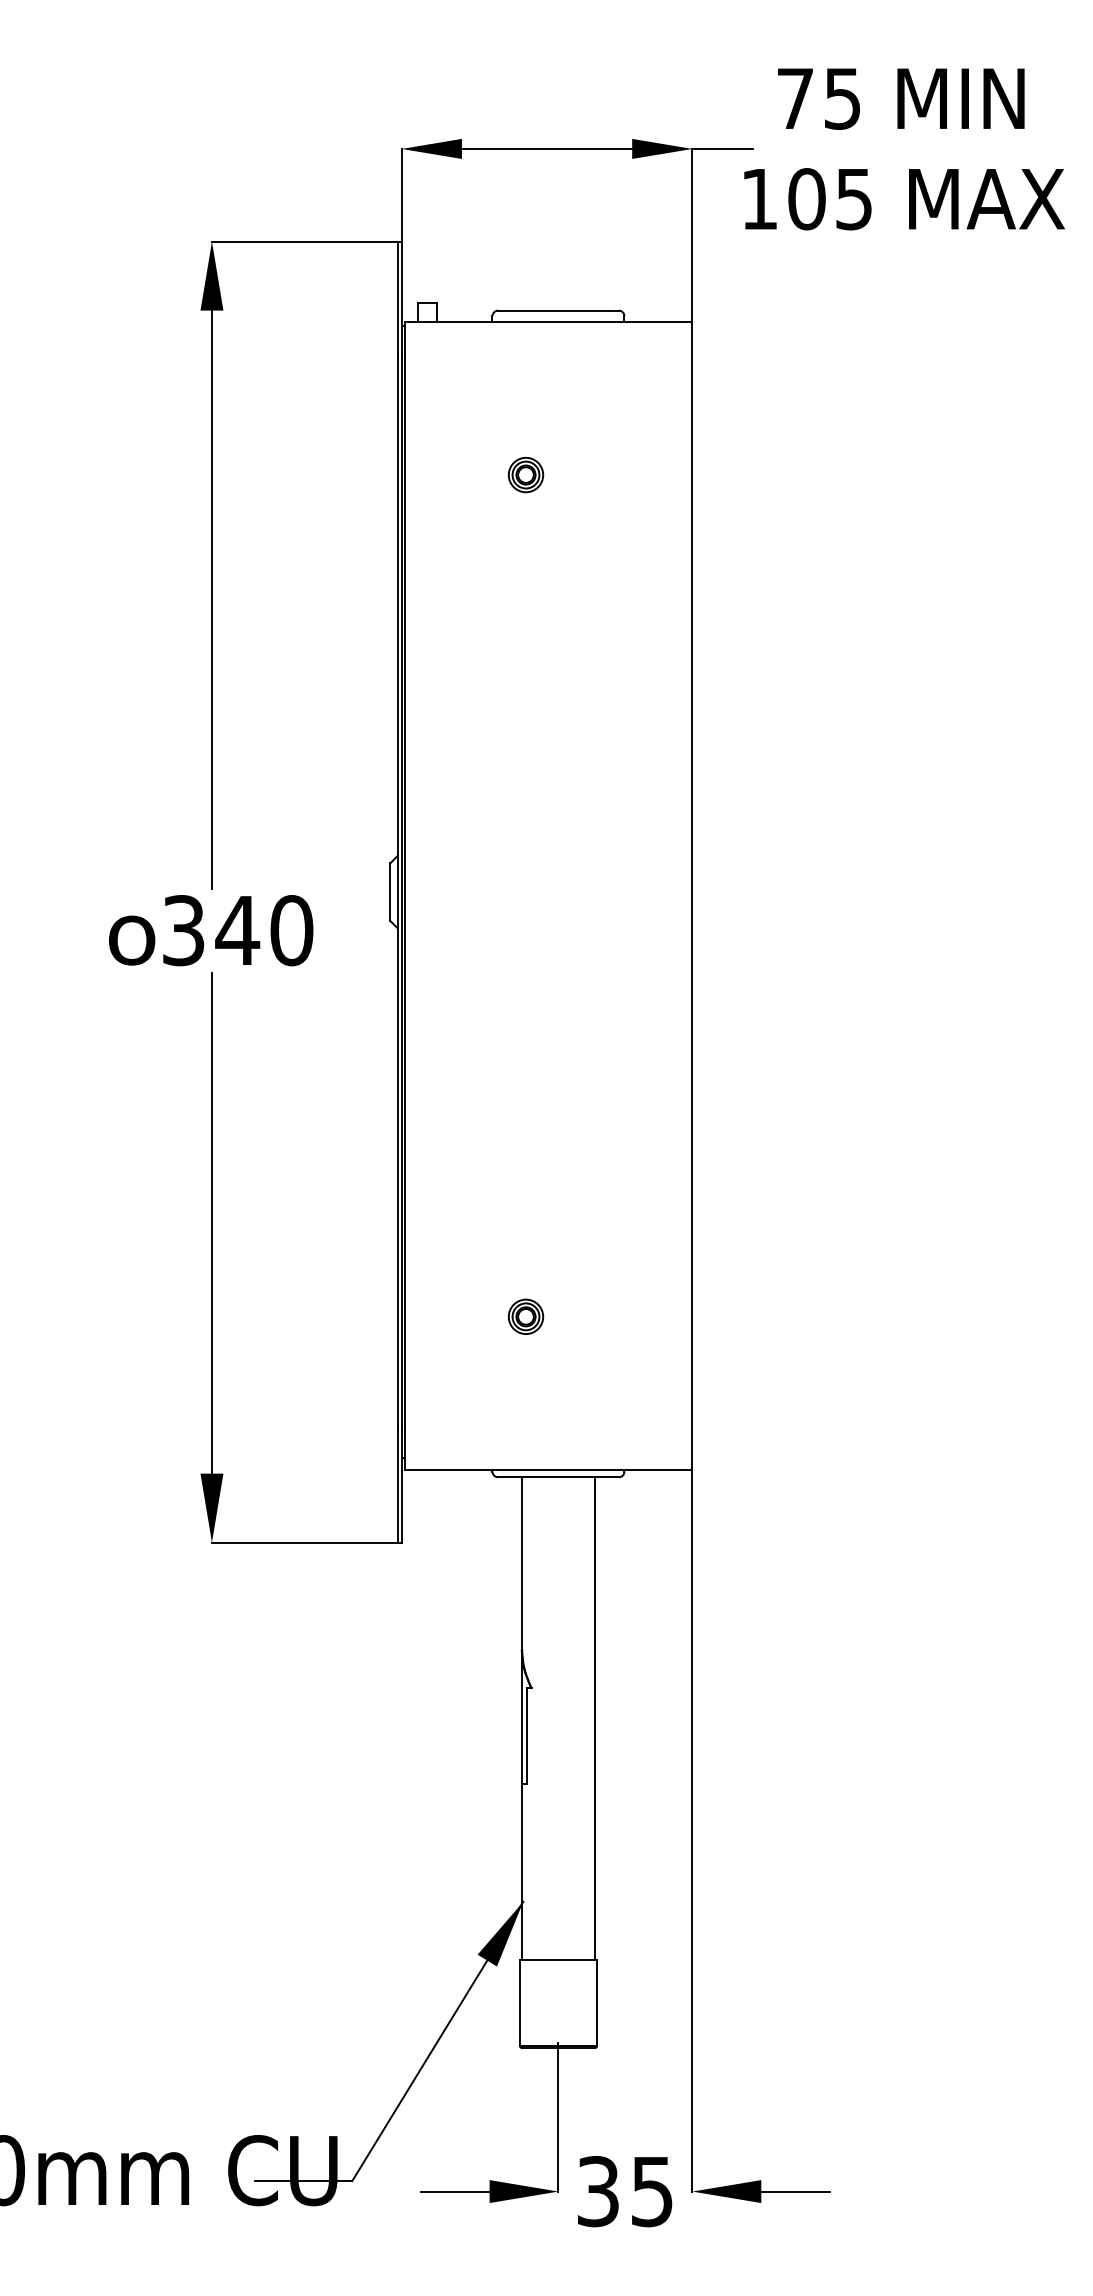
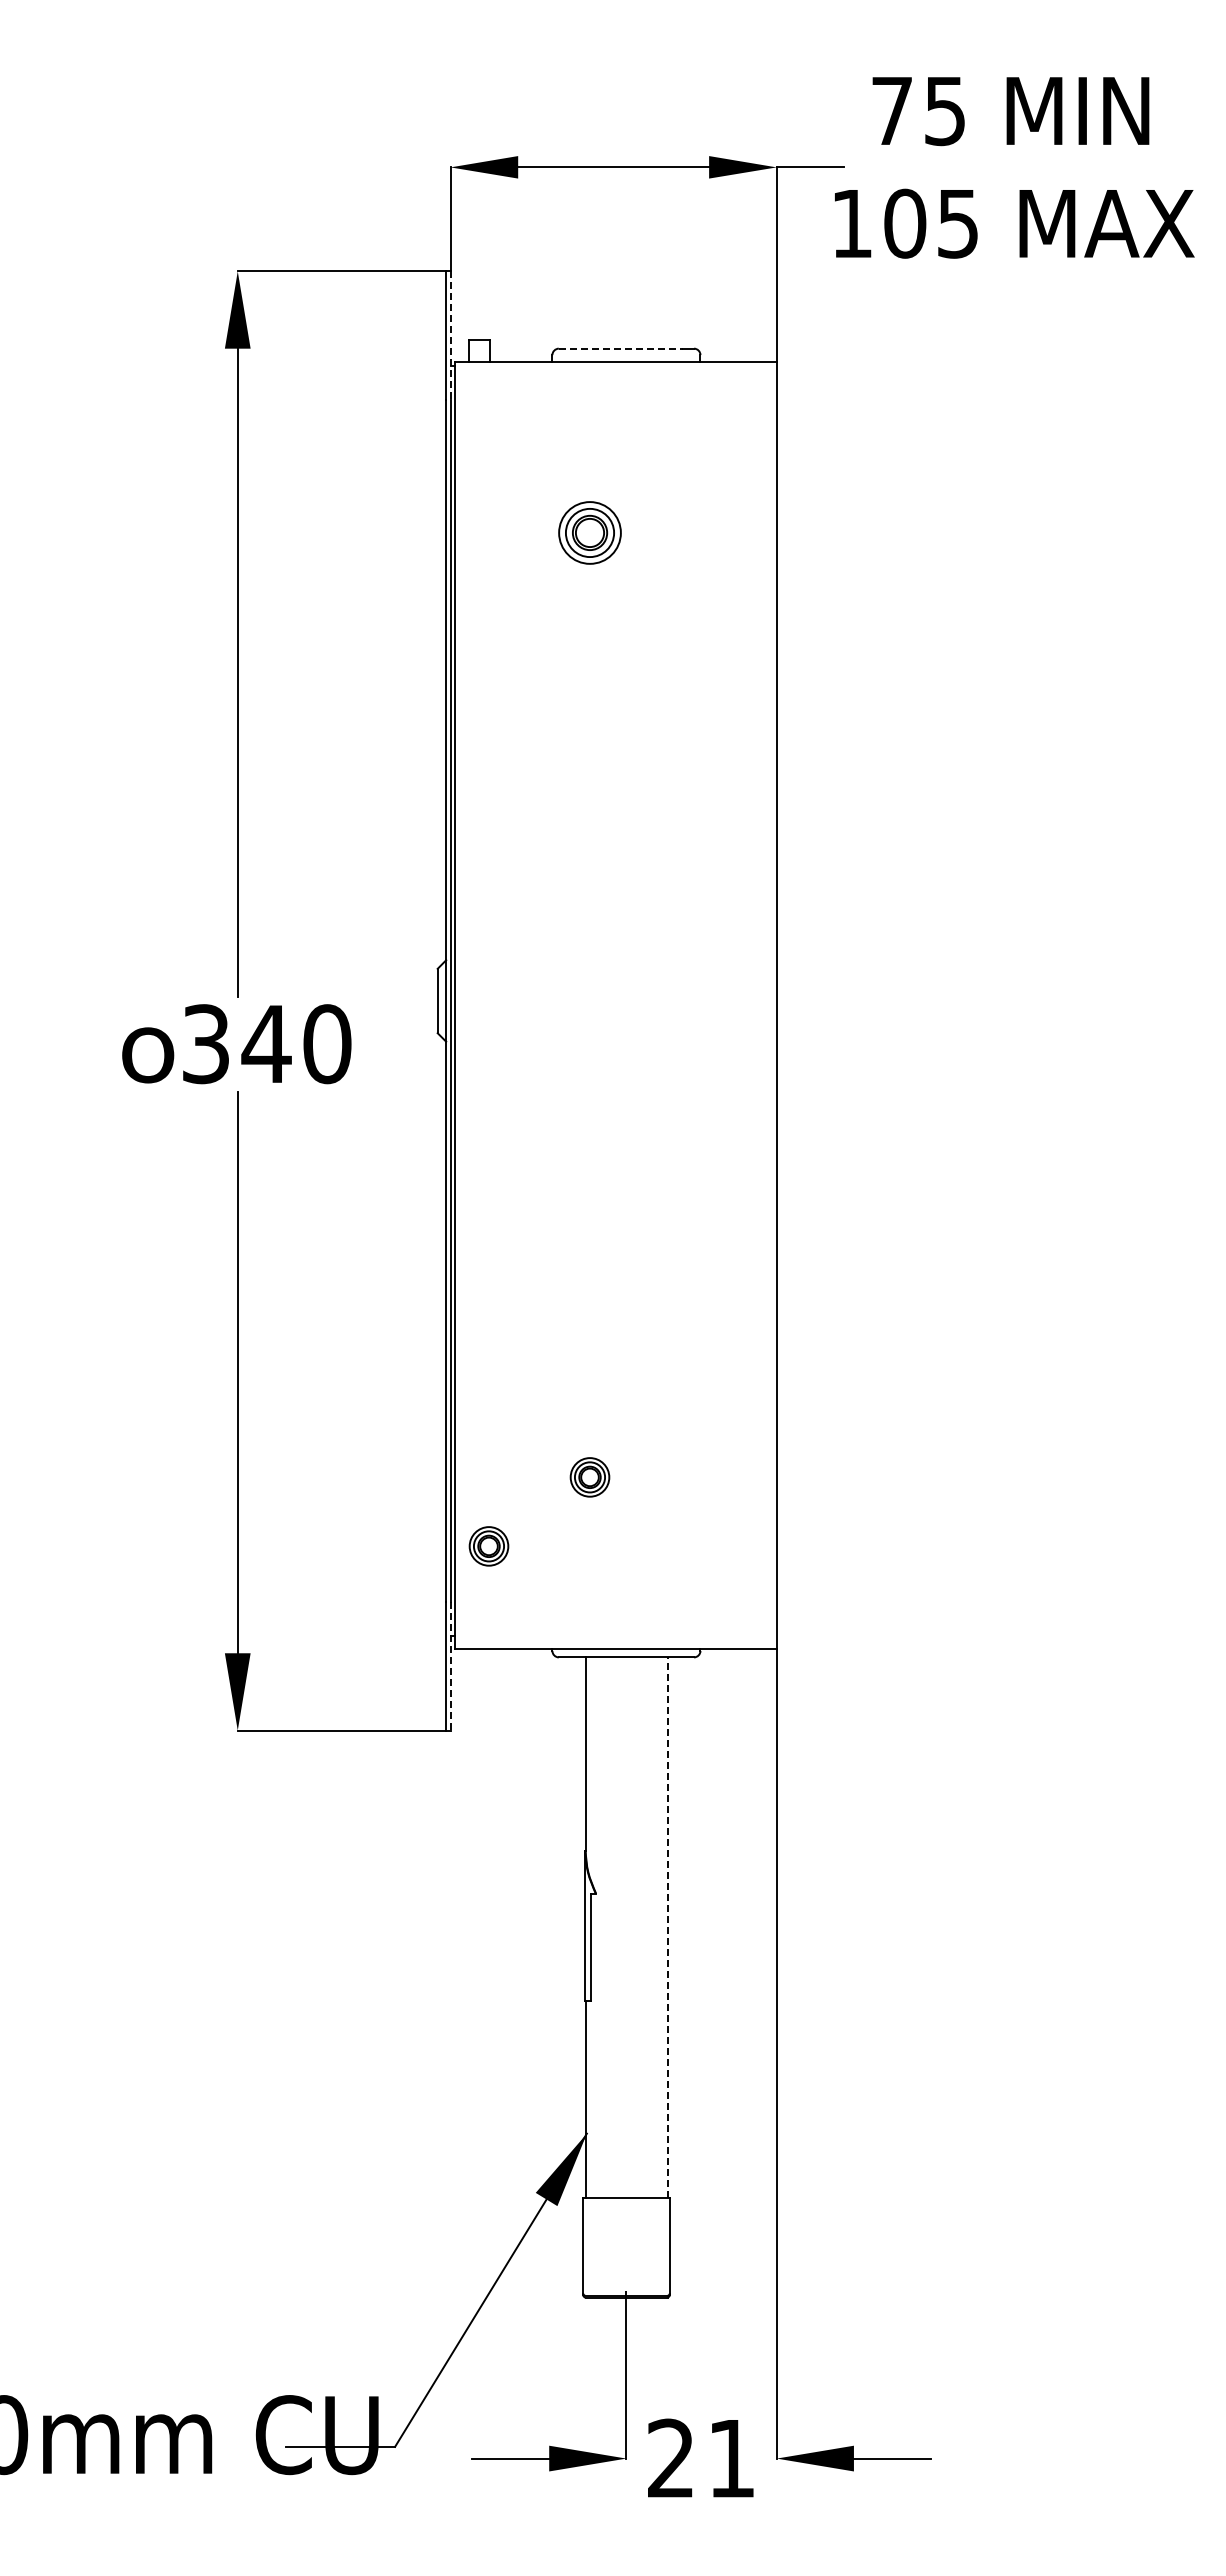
line: (401, 299) -> (450, 336), solid -> dashed
line: (554, 310) -> (621, 348), solid -> dashed
part: (525, 475) -> (589, 533), size x1.6
part: (435, 1378) -> (488, 1546), added
line: (401, 1485) -> (450, 1666), solid -> dashed
line: (595, 1718) -> (667, 1927), solid -> dashed
text: (624, 2191) -> (700, 2458), 35 -> 21

